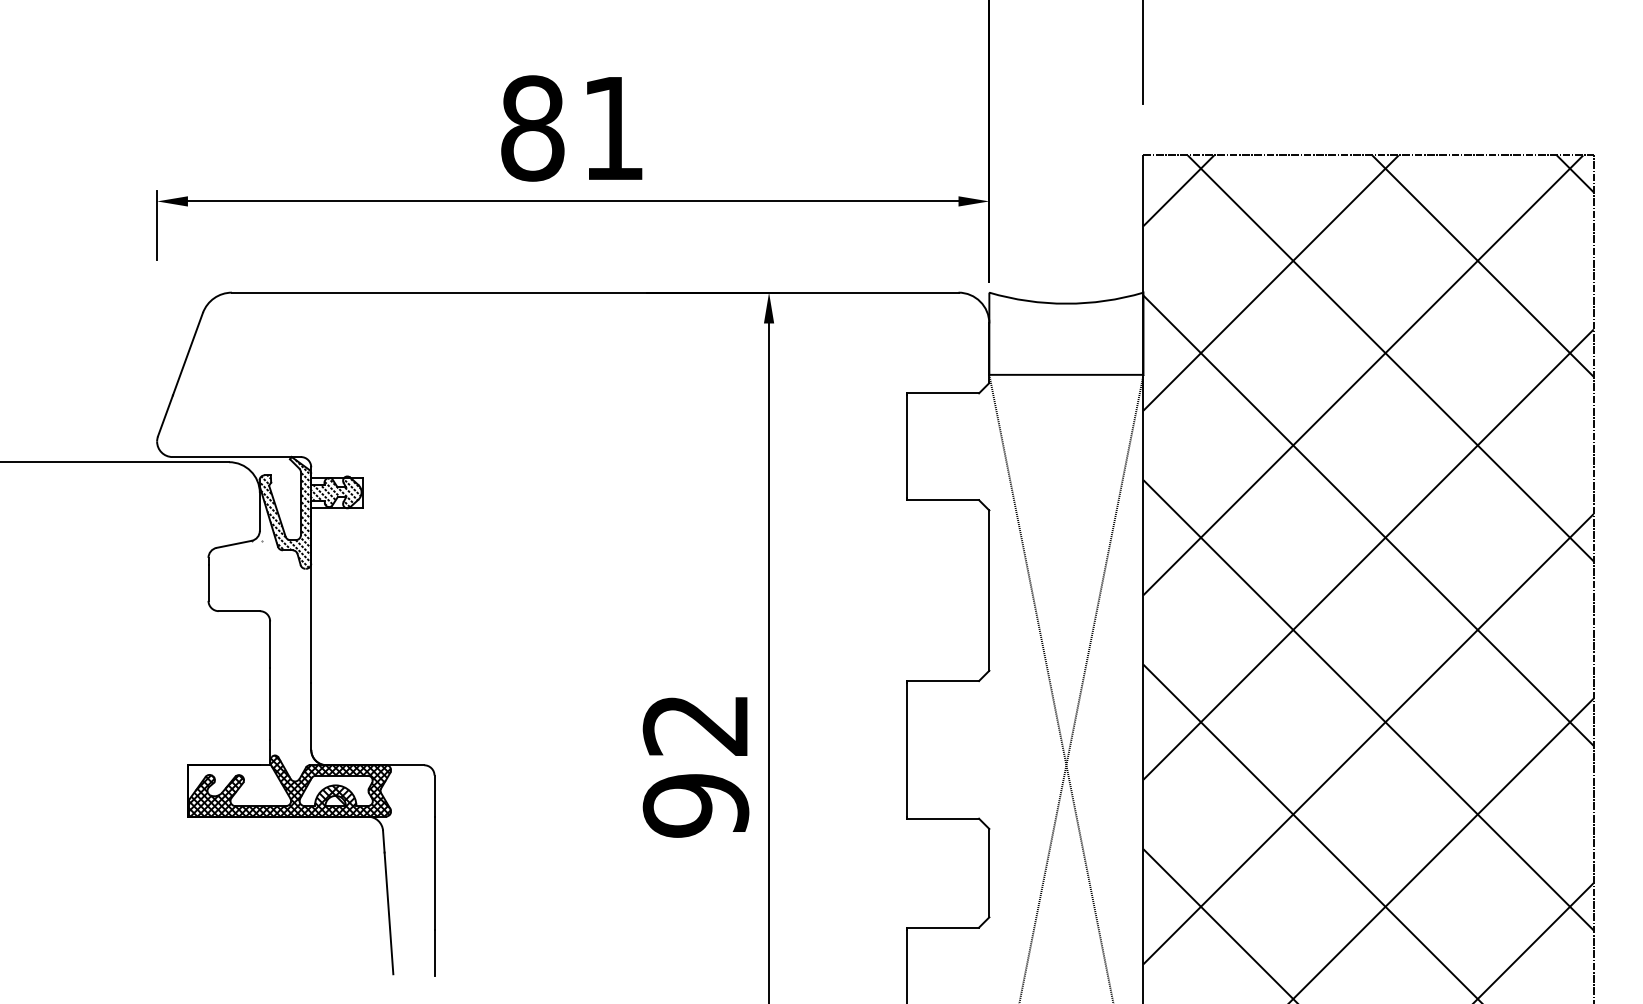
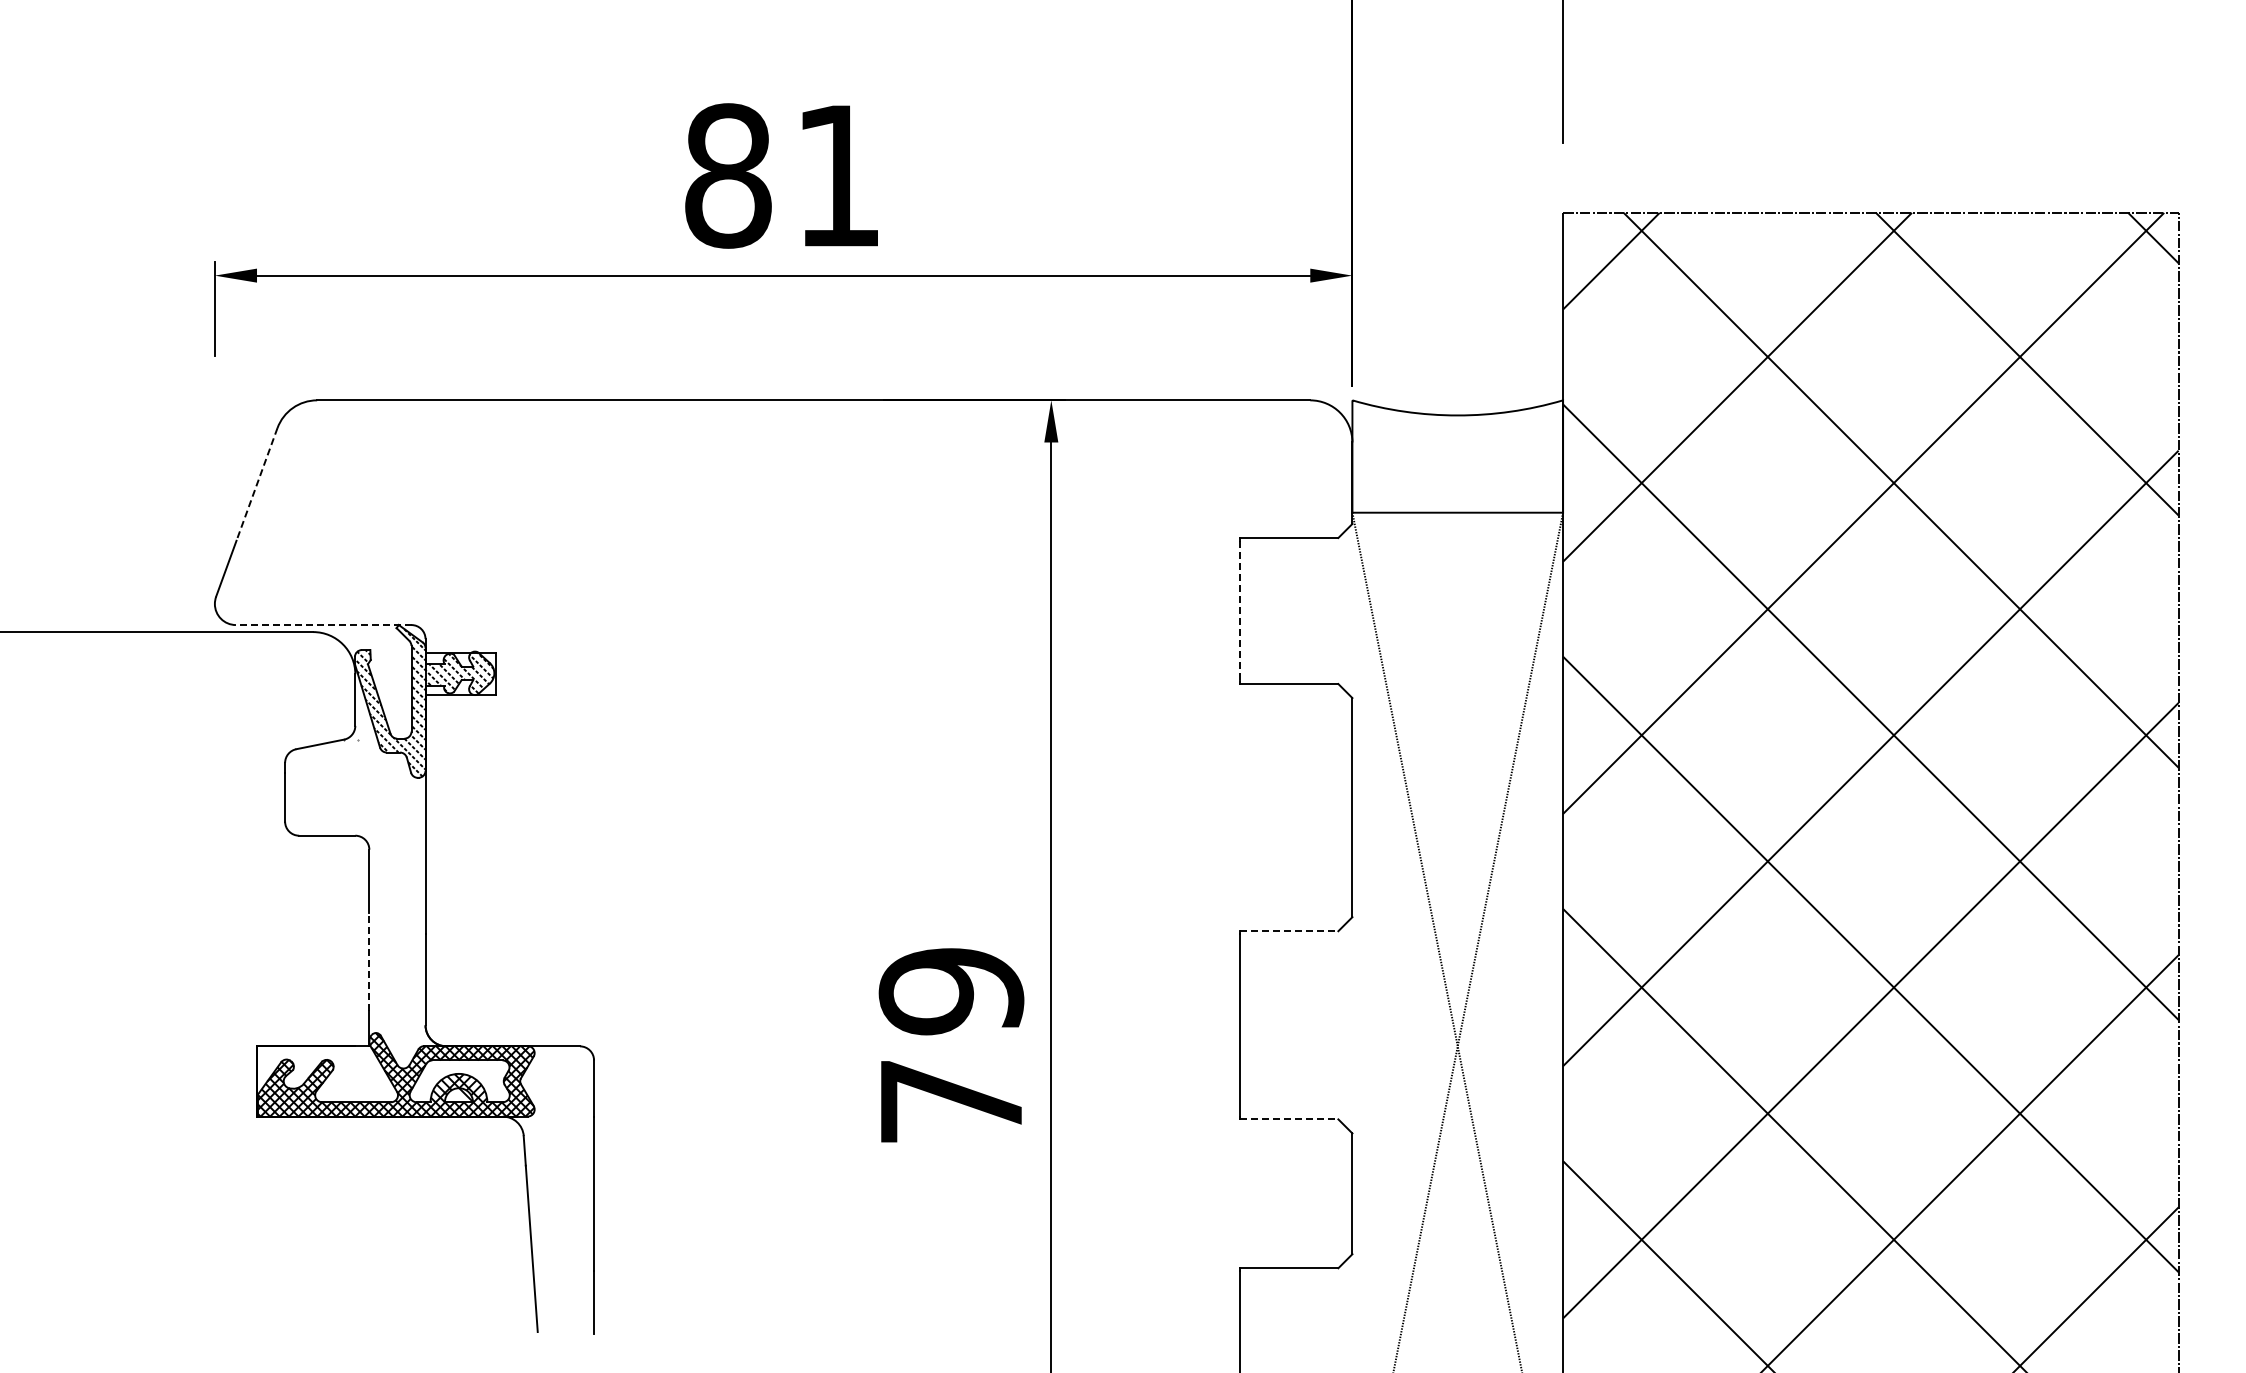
line: (188, 354) -> (257, 484), solid -> dashed
line: (907, 447) -> (1240, 611), solid -> dashed
line: (236, 457) -> (323, 625), solid -> dashed
line: (943, 681) -> (1289, 931), solid -> dashed
line: (270, 703) -> (369, 961), solid -> dashed
text: (696, 765) -> (951, 1046), 92 -> 79
line: (943, 818) -> (1289, 1119), solid -> dashed

